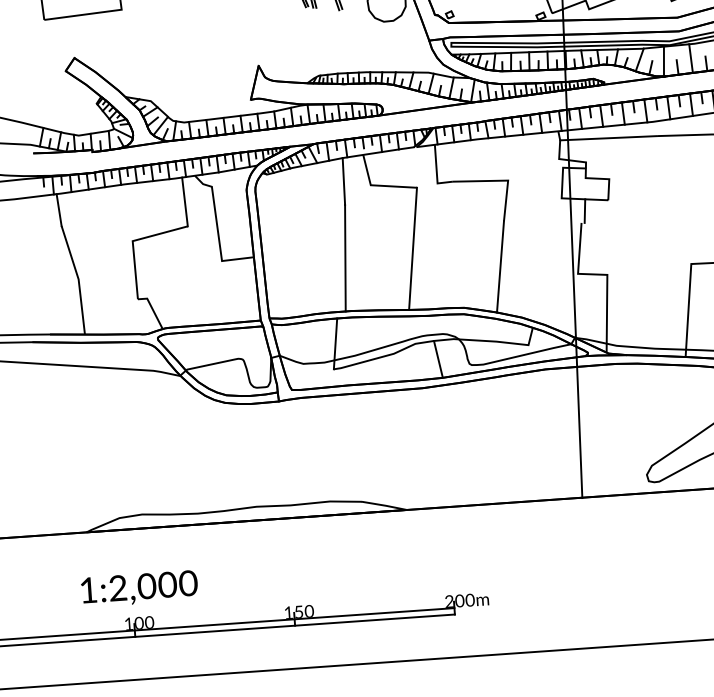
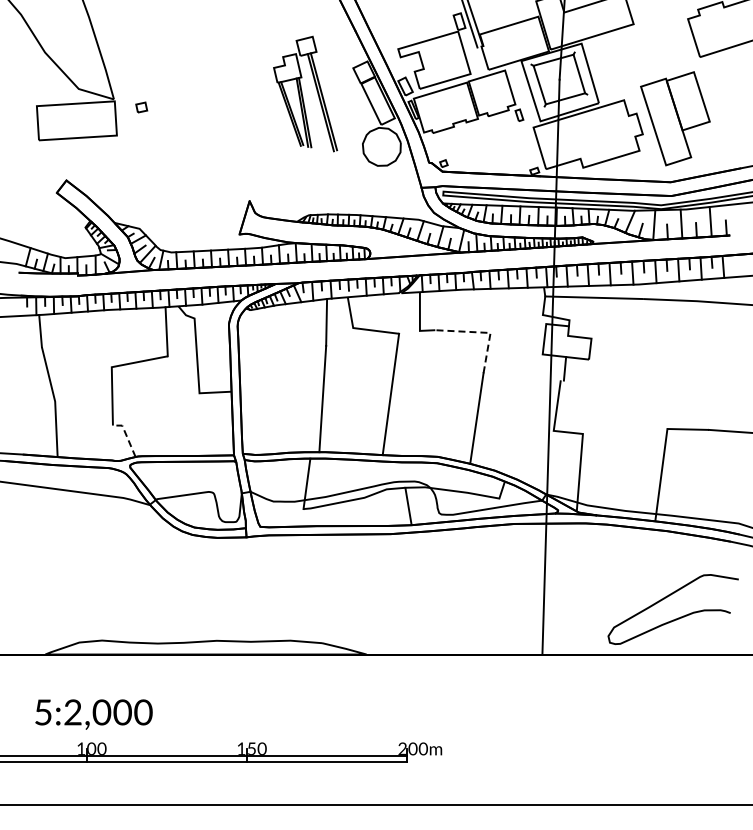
line: (501, 180) -> (483, 332), solid -> dashed
line: (152, 309) -> (126, 436), solid -> dashed
text: (88, 590) -> (43, 712), 1:2,000 -> 5:2,000

